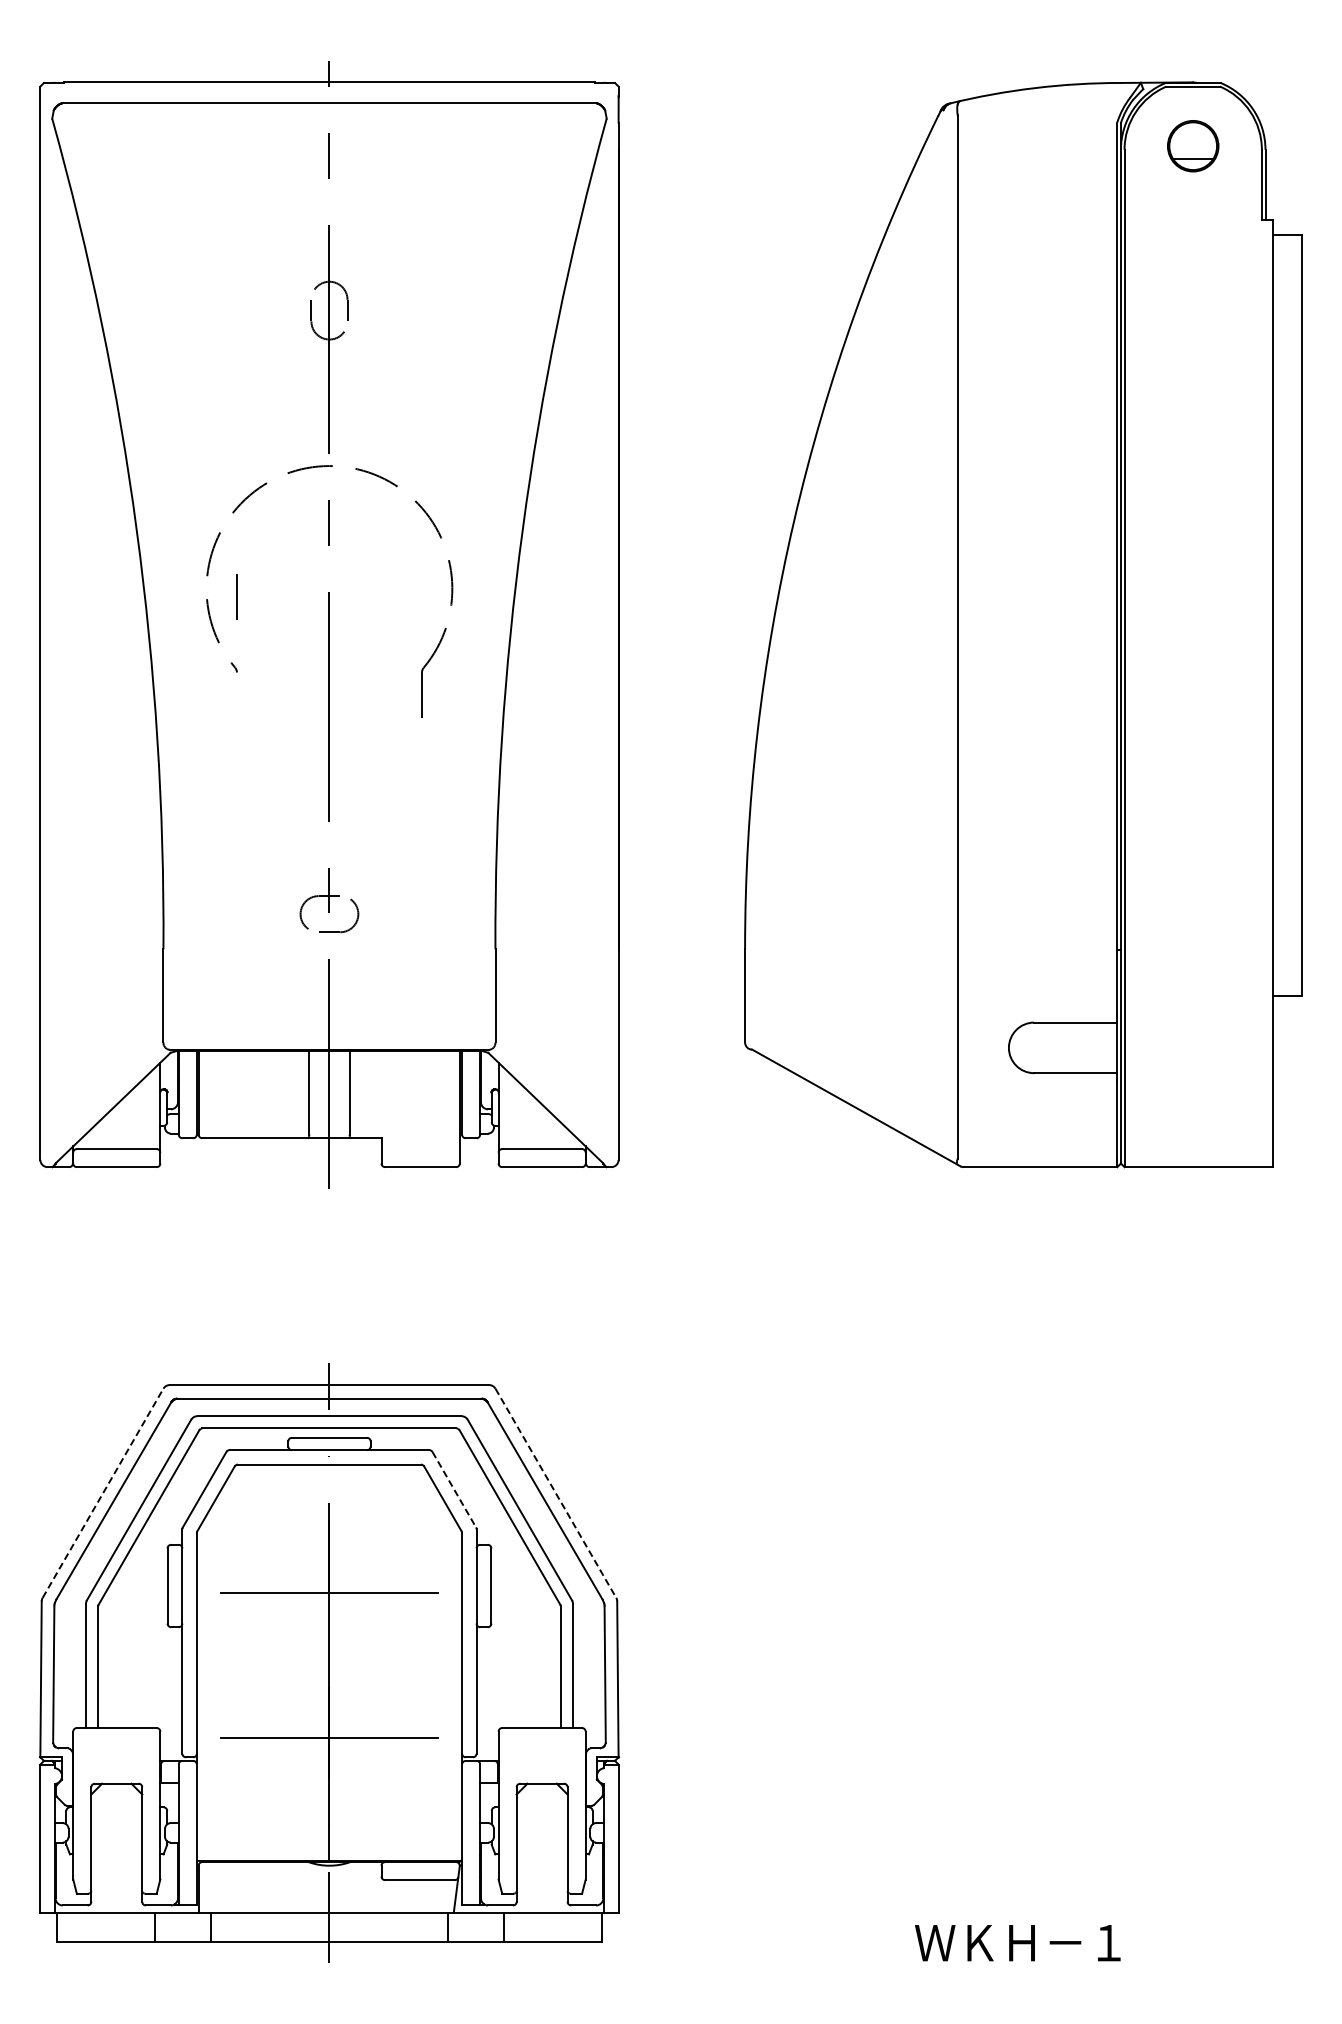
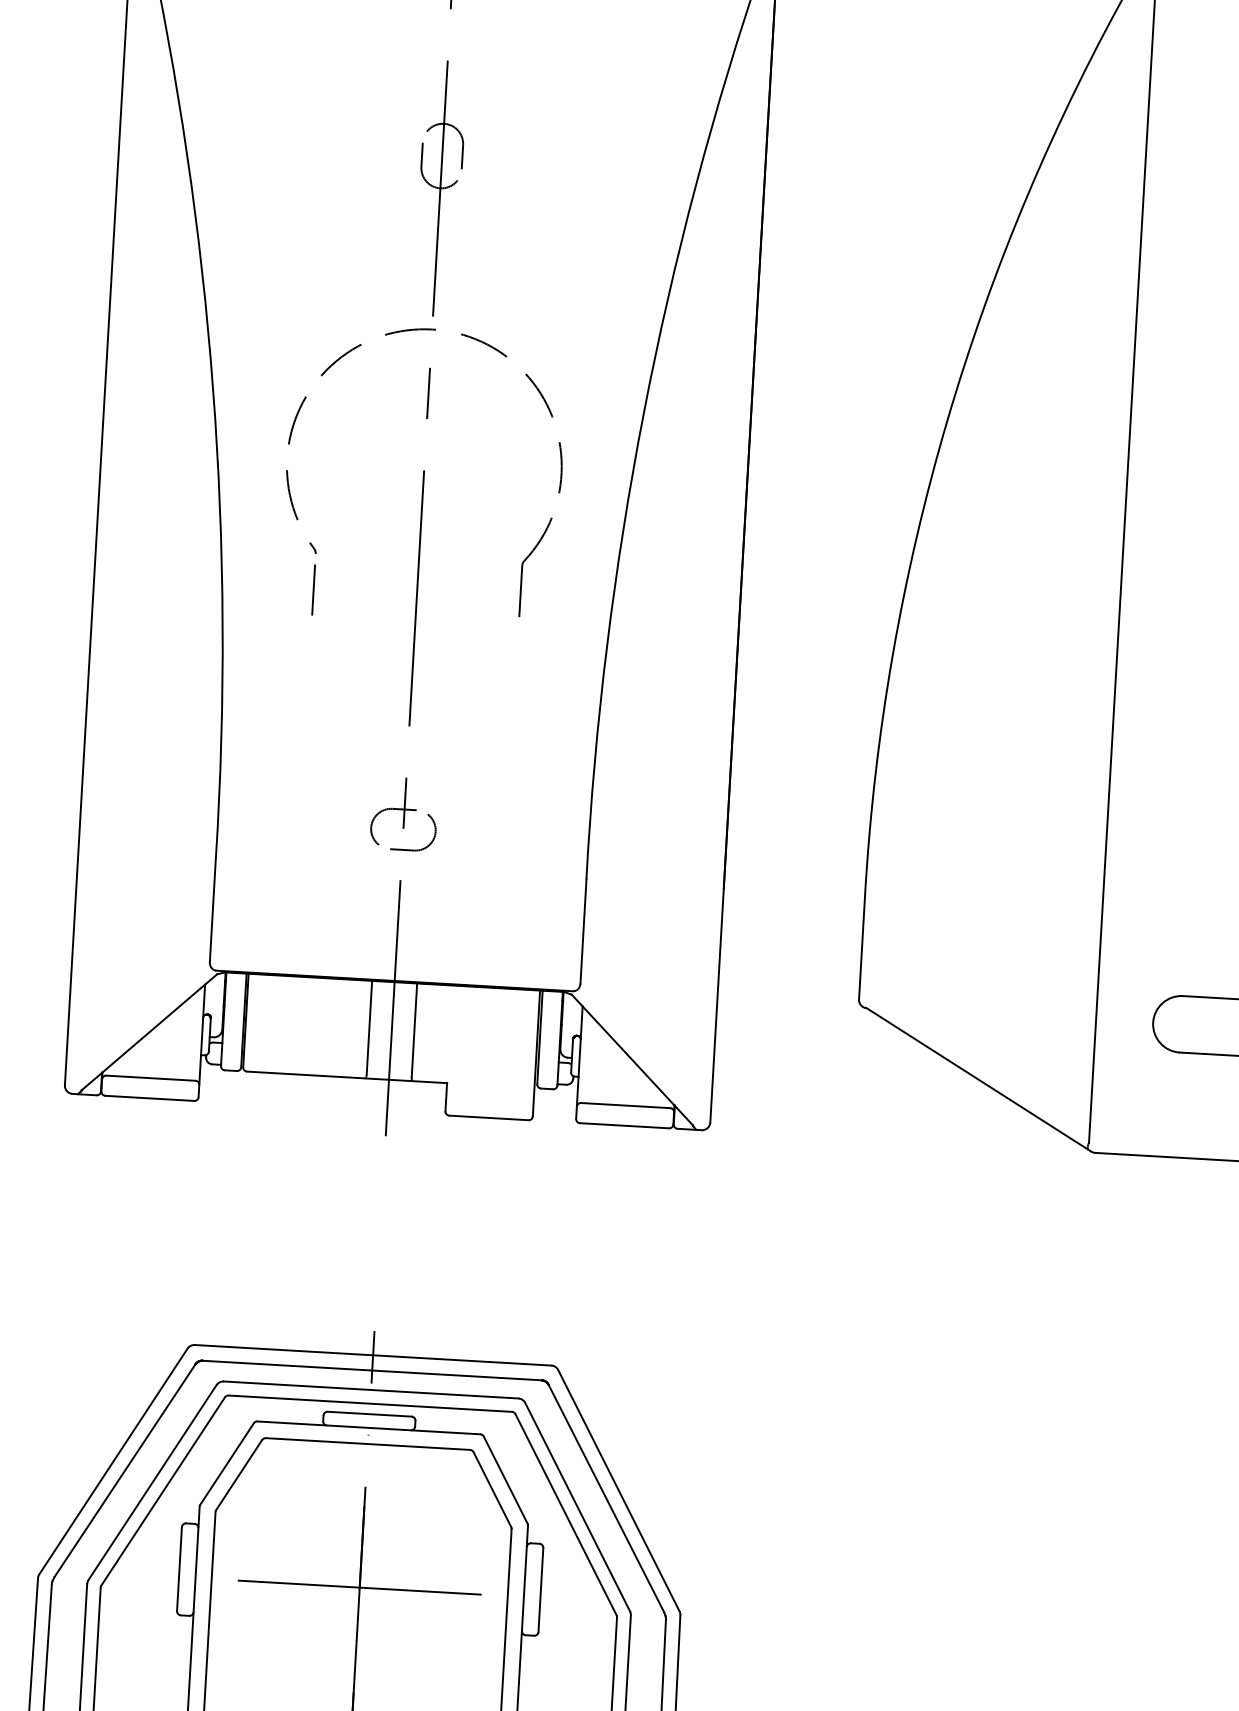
line: (236, 596) -> (313, 589), moved
line: (454, 1489) -> (505, 1479), dashed -> solid
line: (103, 1493) -> (113, 1461), dashed -> solid
line: (555, 1493) -> (618, 1490), dashed -> solid

